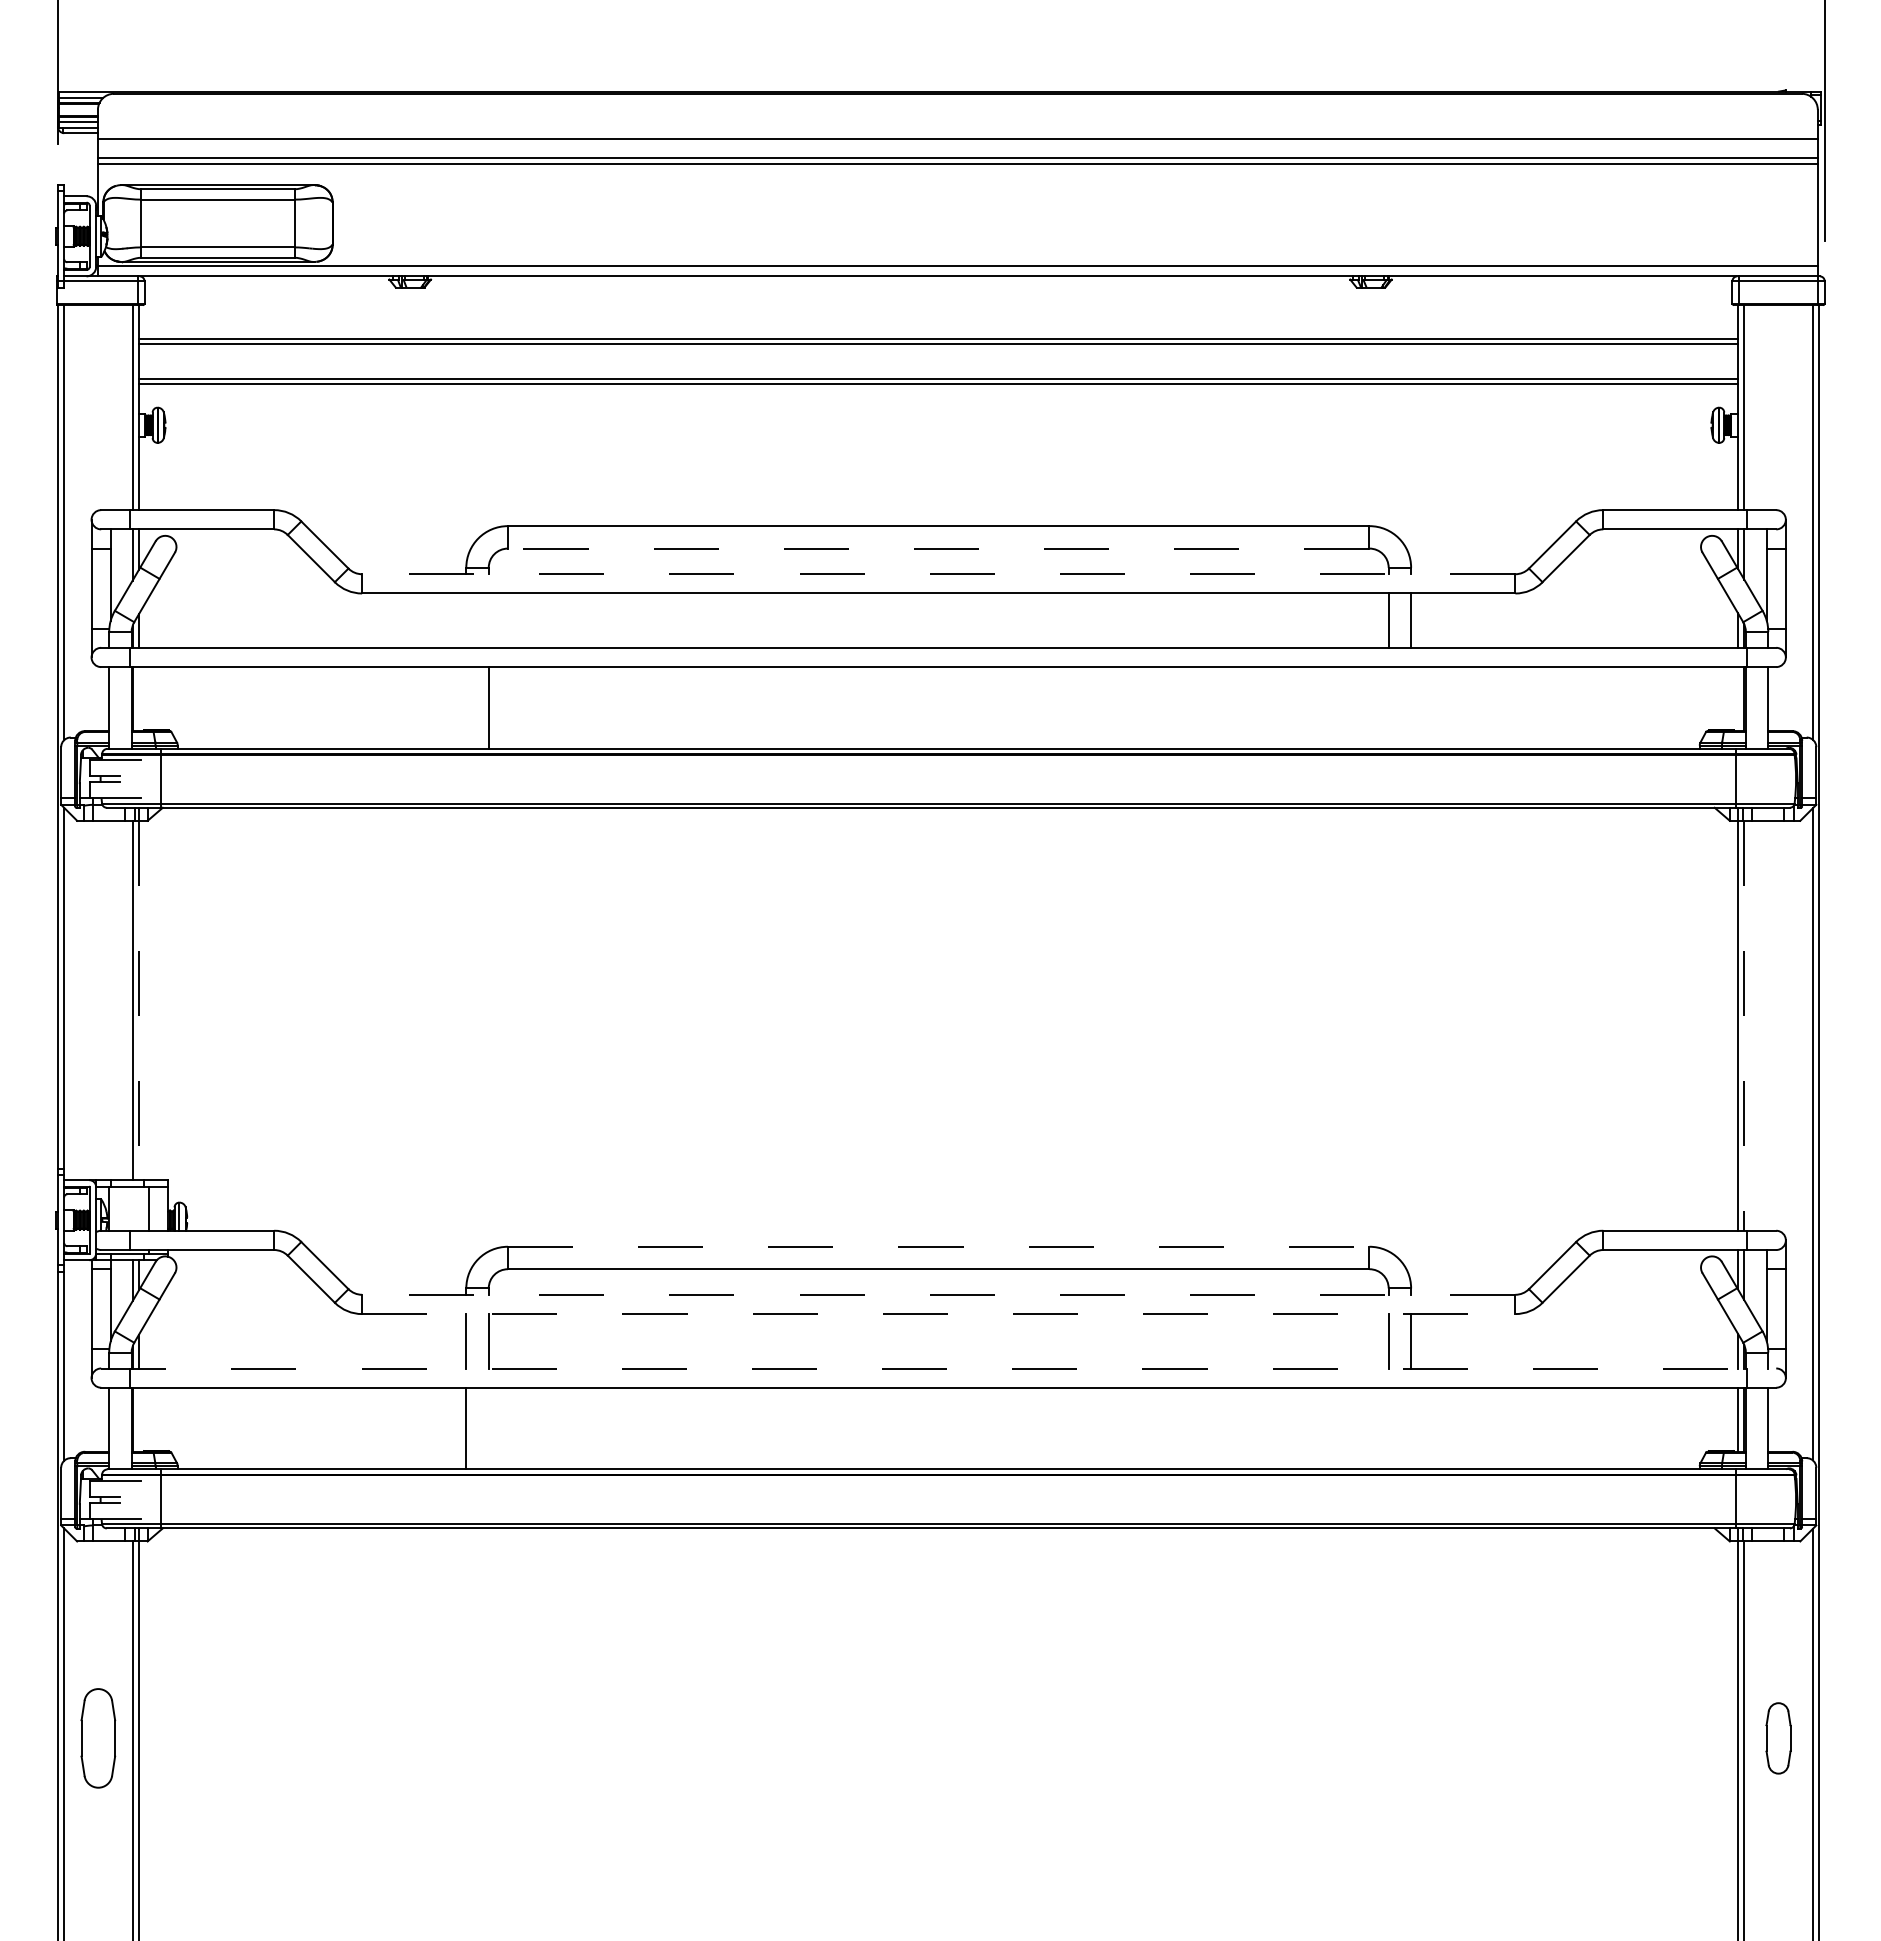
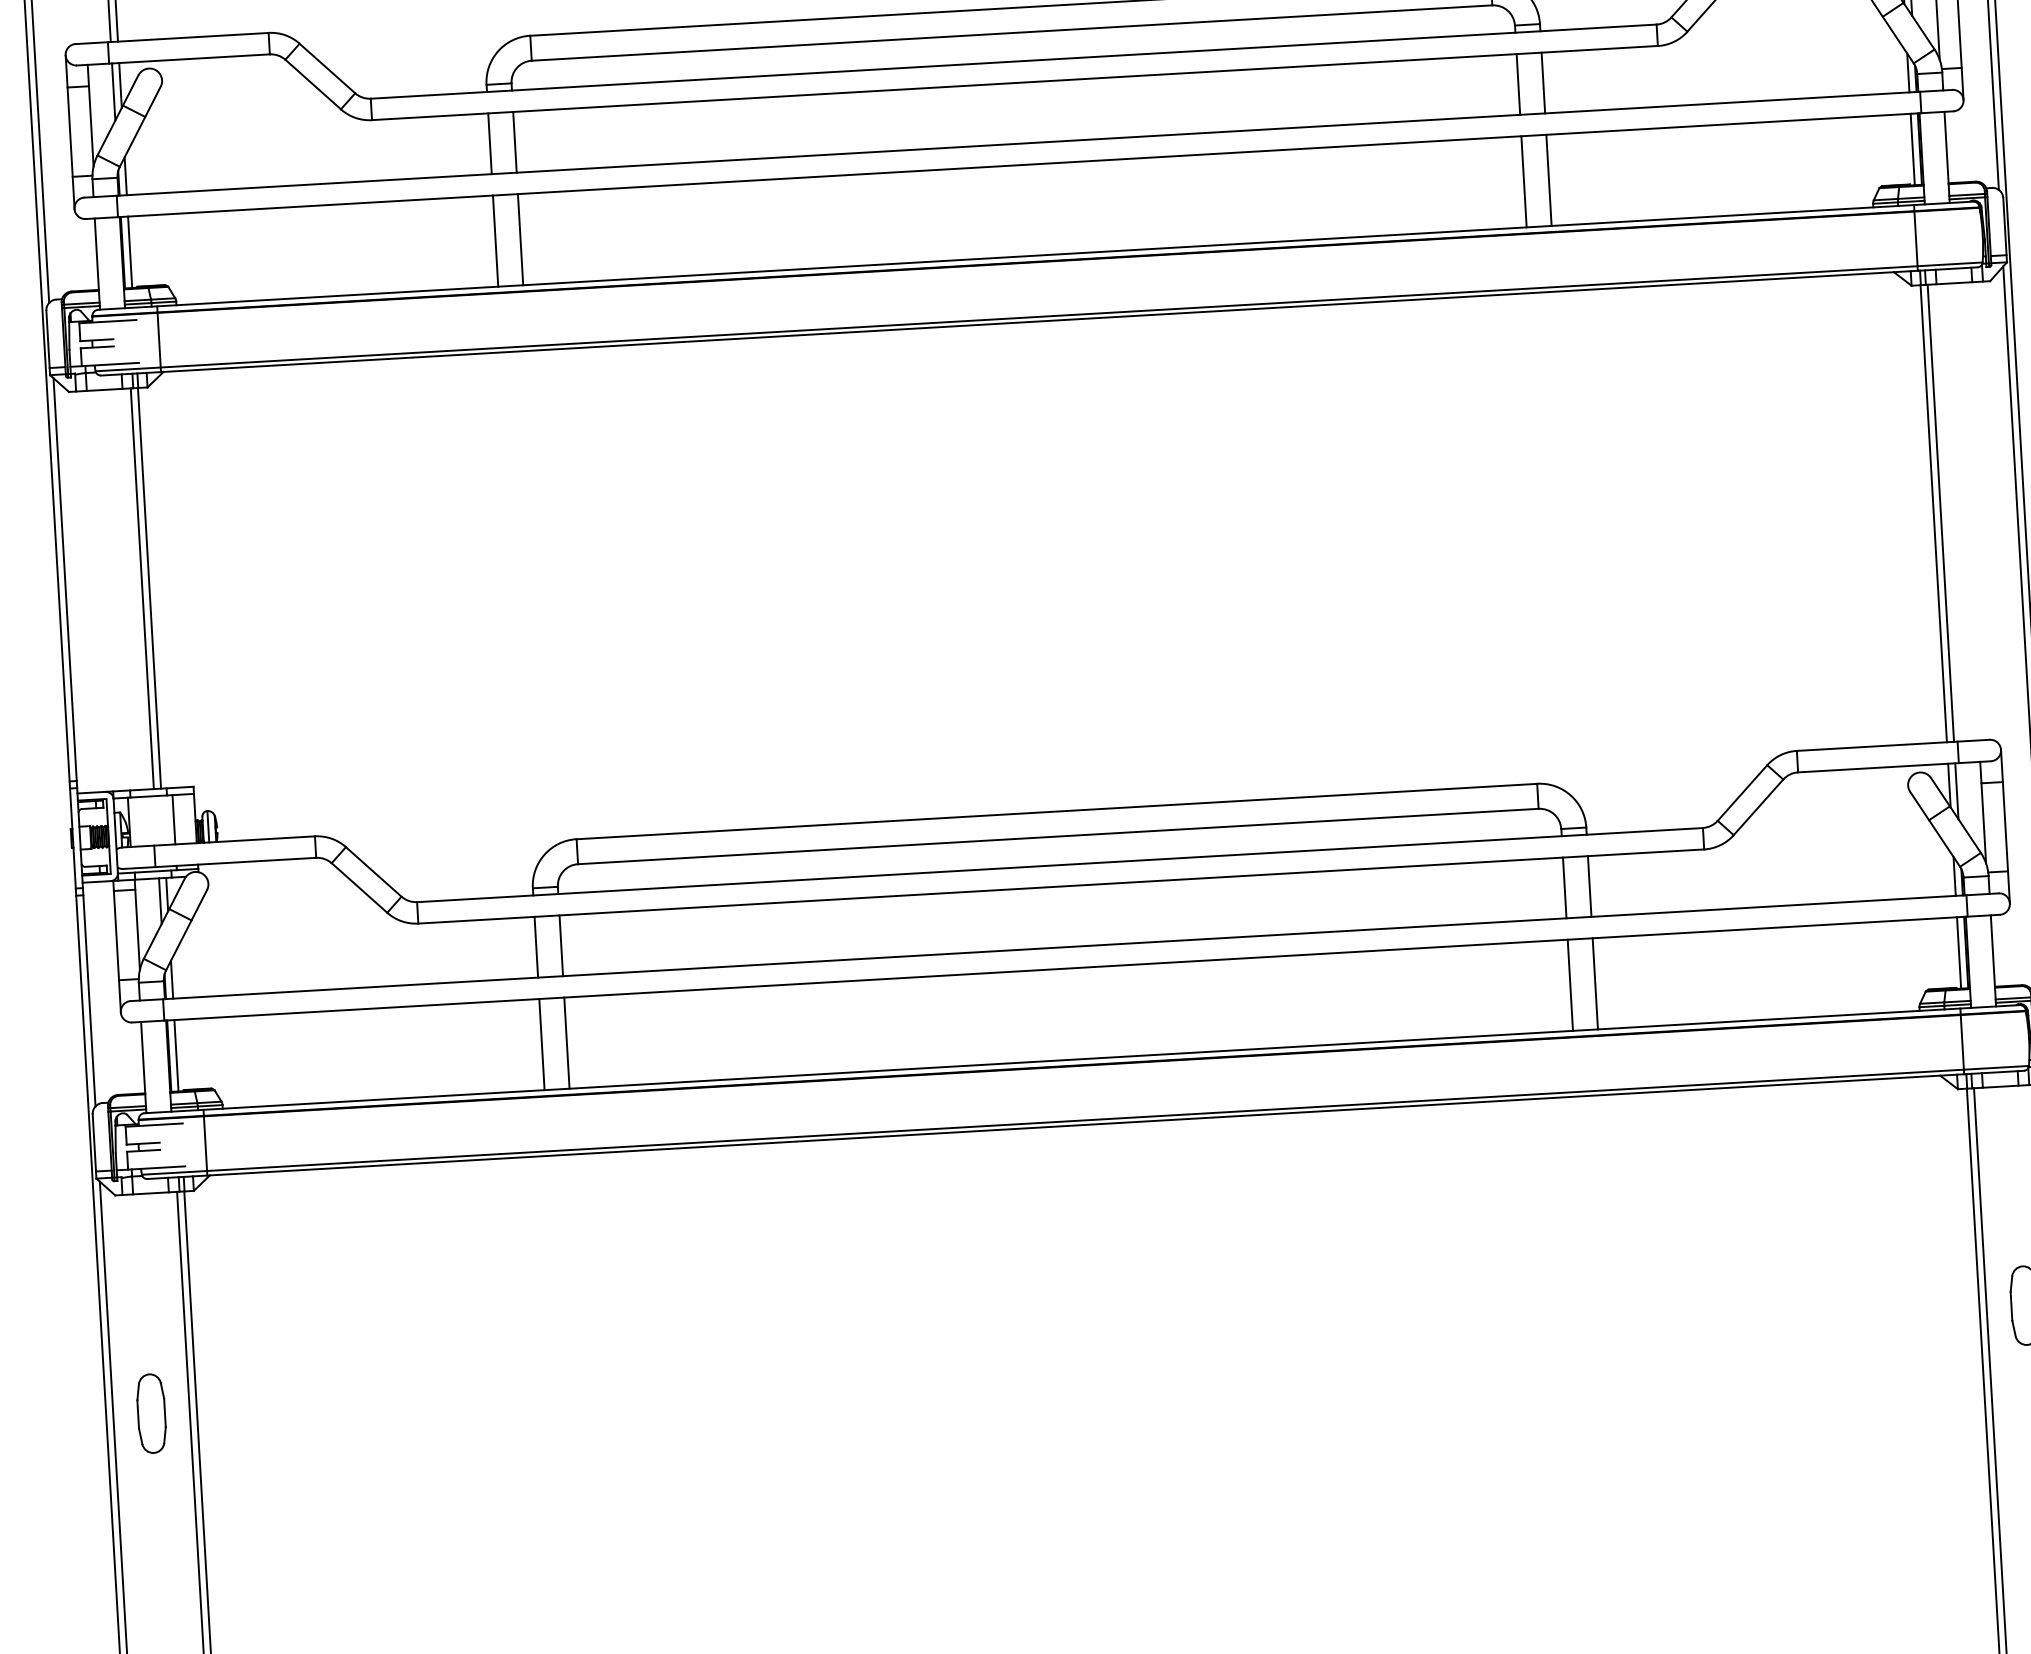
line: (938, 548) -> (1011, 32), dashed -> solid
line: (938, 574) -> (1013, 61), dashed -> solid
line: (466, 620) -> (490, 143), added
line: (488, 620) -> (514, 142), added
line: (139, 699) -> (130, 252), added
line: (1737, 699) -> (1912, 149), added
line: (466, 707) -> (495, 240), added
line: (1388, 707) -> (1523, 181), added
line: (1411, 707) -> (1549, 179), added
line: (139, 1000) -> (149, 588), dashed -> solid
line: (1744, 1025) -> (1941, 512), dashed -> solid
line: (938, 1246) -> (1056, 811), dashed -> solid
line: (938, 1294) -> (1059, 864), dashed -> solid
line: (938, 1314) -> (1061, 887), dashed -> solid
line: (938, 1368) -> (1064, 947), dashed -> solid
line: (139, 1419) -> (176, 1055), added
line: (488, 1428) -> (566, 1043), added
line: (1388, 1428) -> (1570, 985), added
line: (1411, 1428) -> (1595, 983), added
part: (98, 1738) -> (151, 1413), size x0.71

